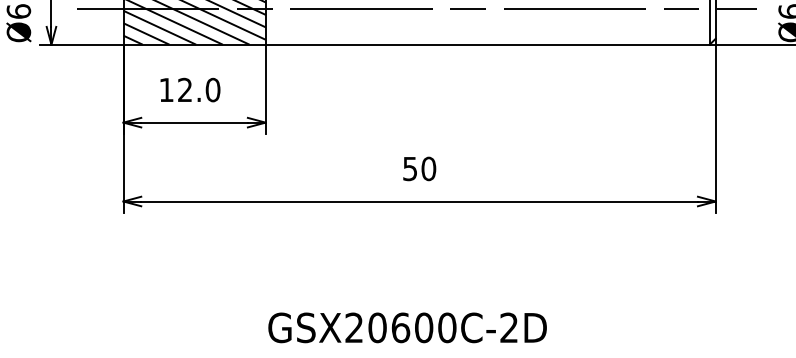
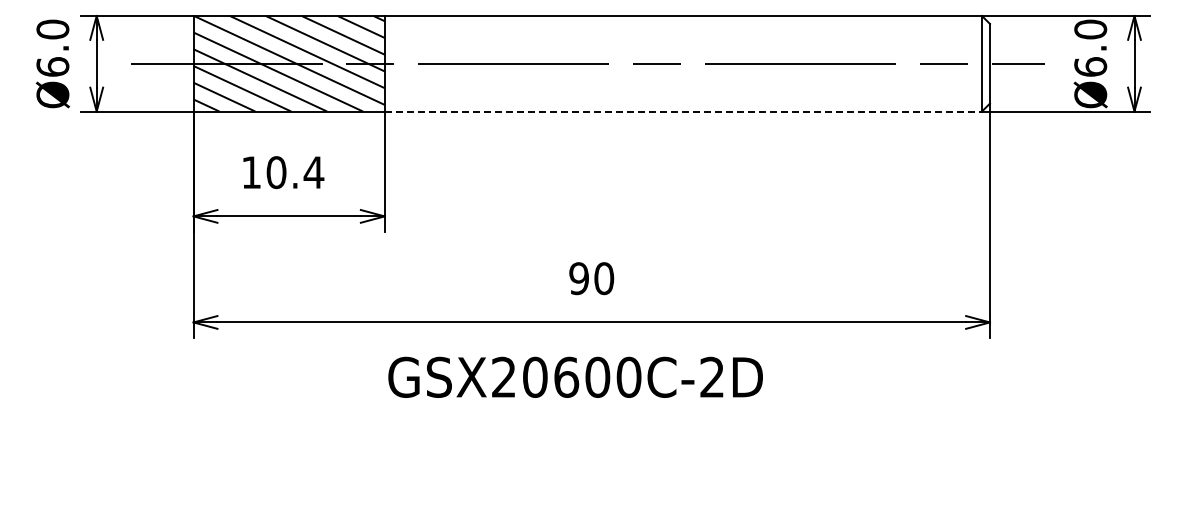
line: (487, 44) -> (683, 111), solid -> dashed
text: (199, 90) -> (295, 172), 12.0 -> 10.4
text: (409, 168) -> (578, 278), 50 -> 90
text: (407, 327) -> (575, 376), moved

